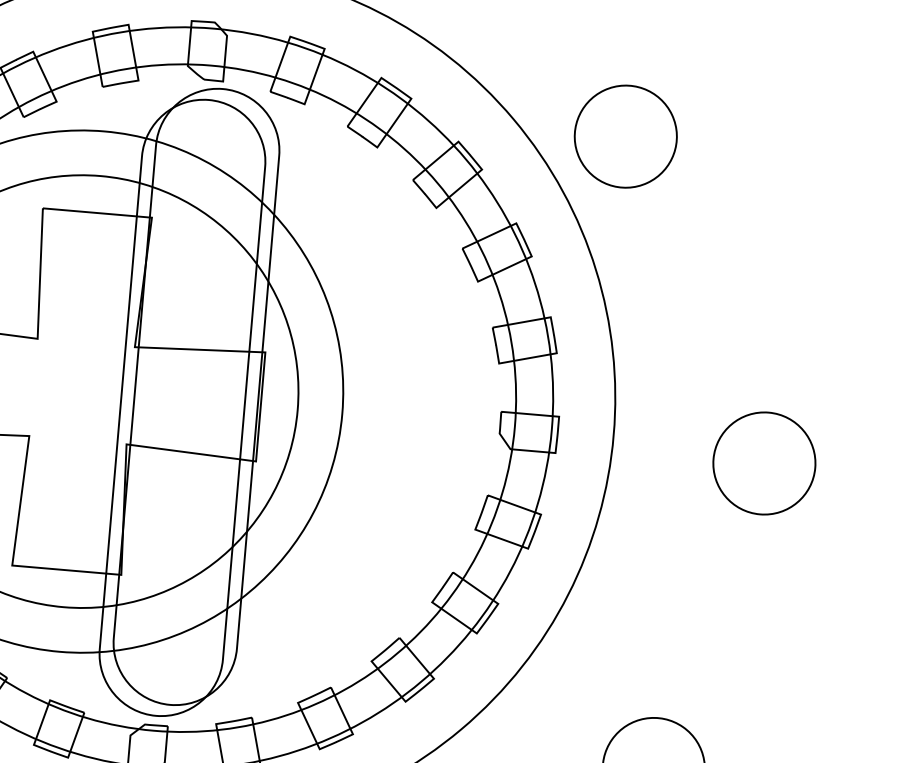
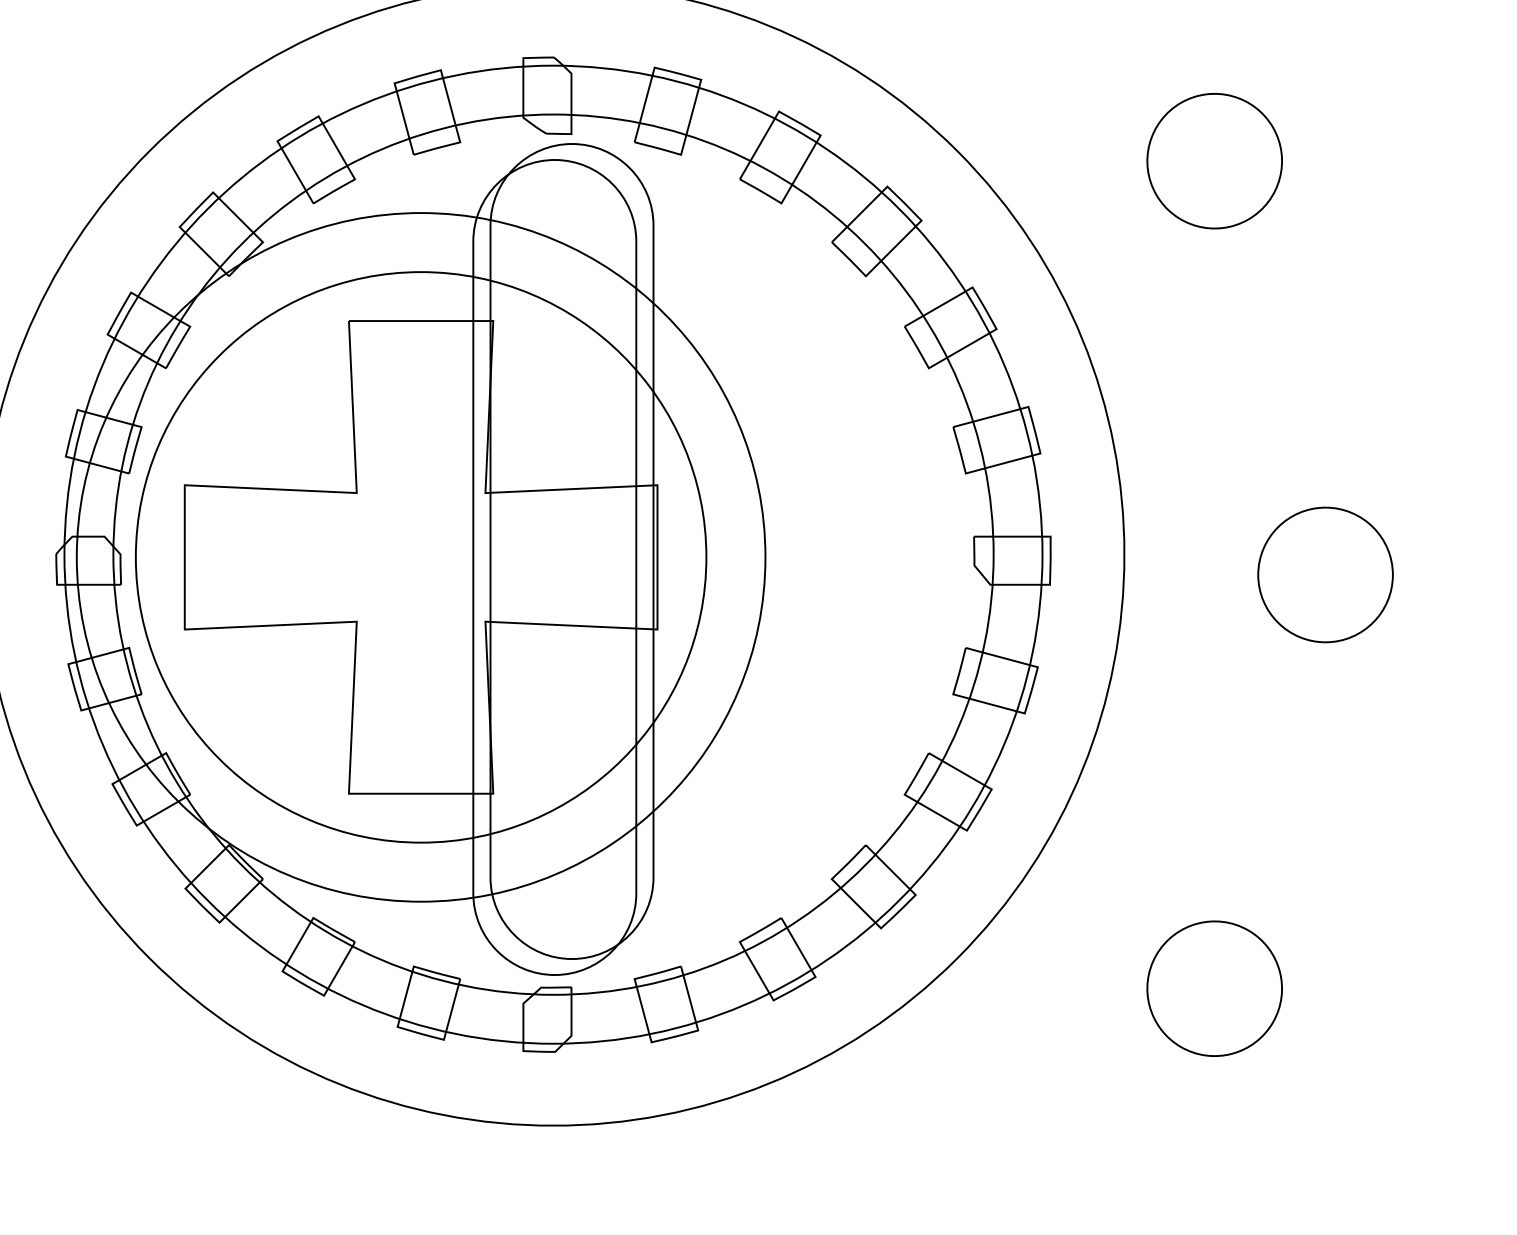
part: (625, 136) -> (1214, 161), moved

